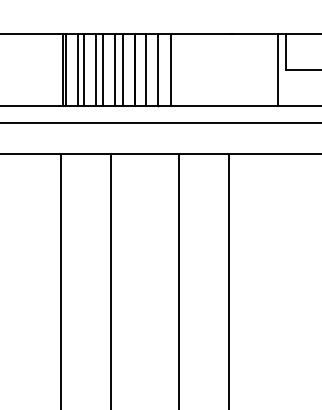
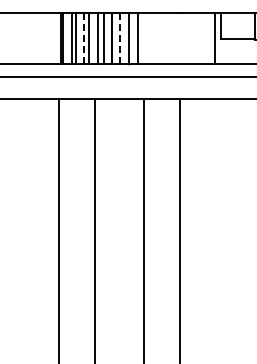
line: (96, 70) -> (84, 38), solid -> dashed
line: (146, 70) -> (120, 38), solid -> dashed

